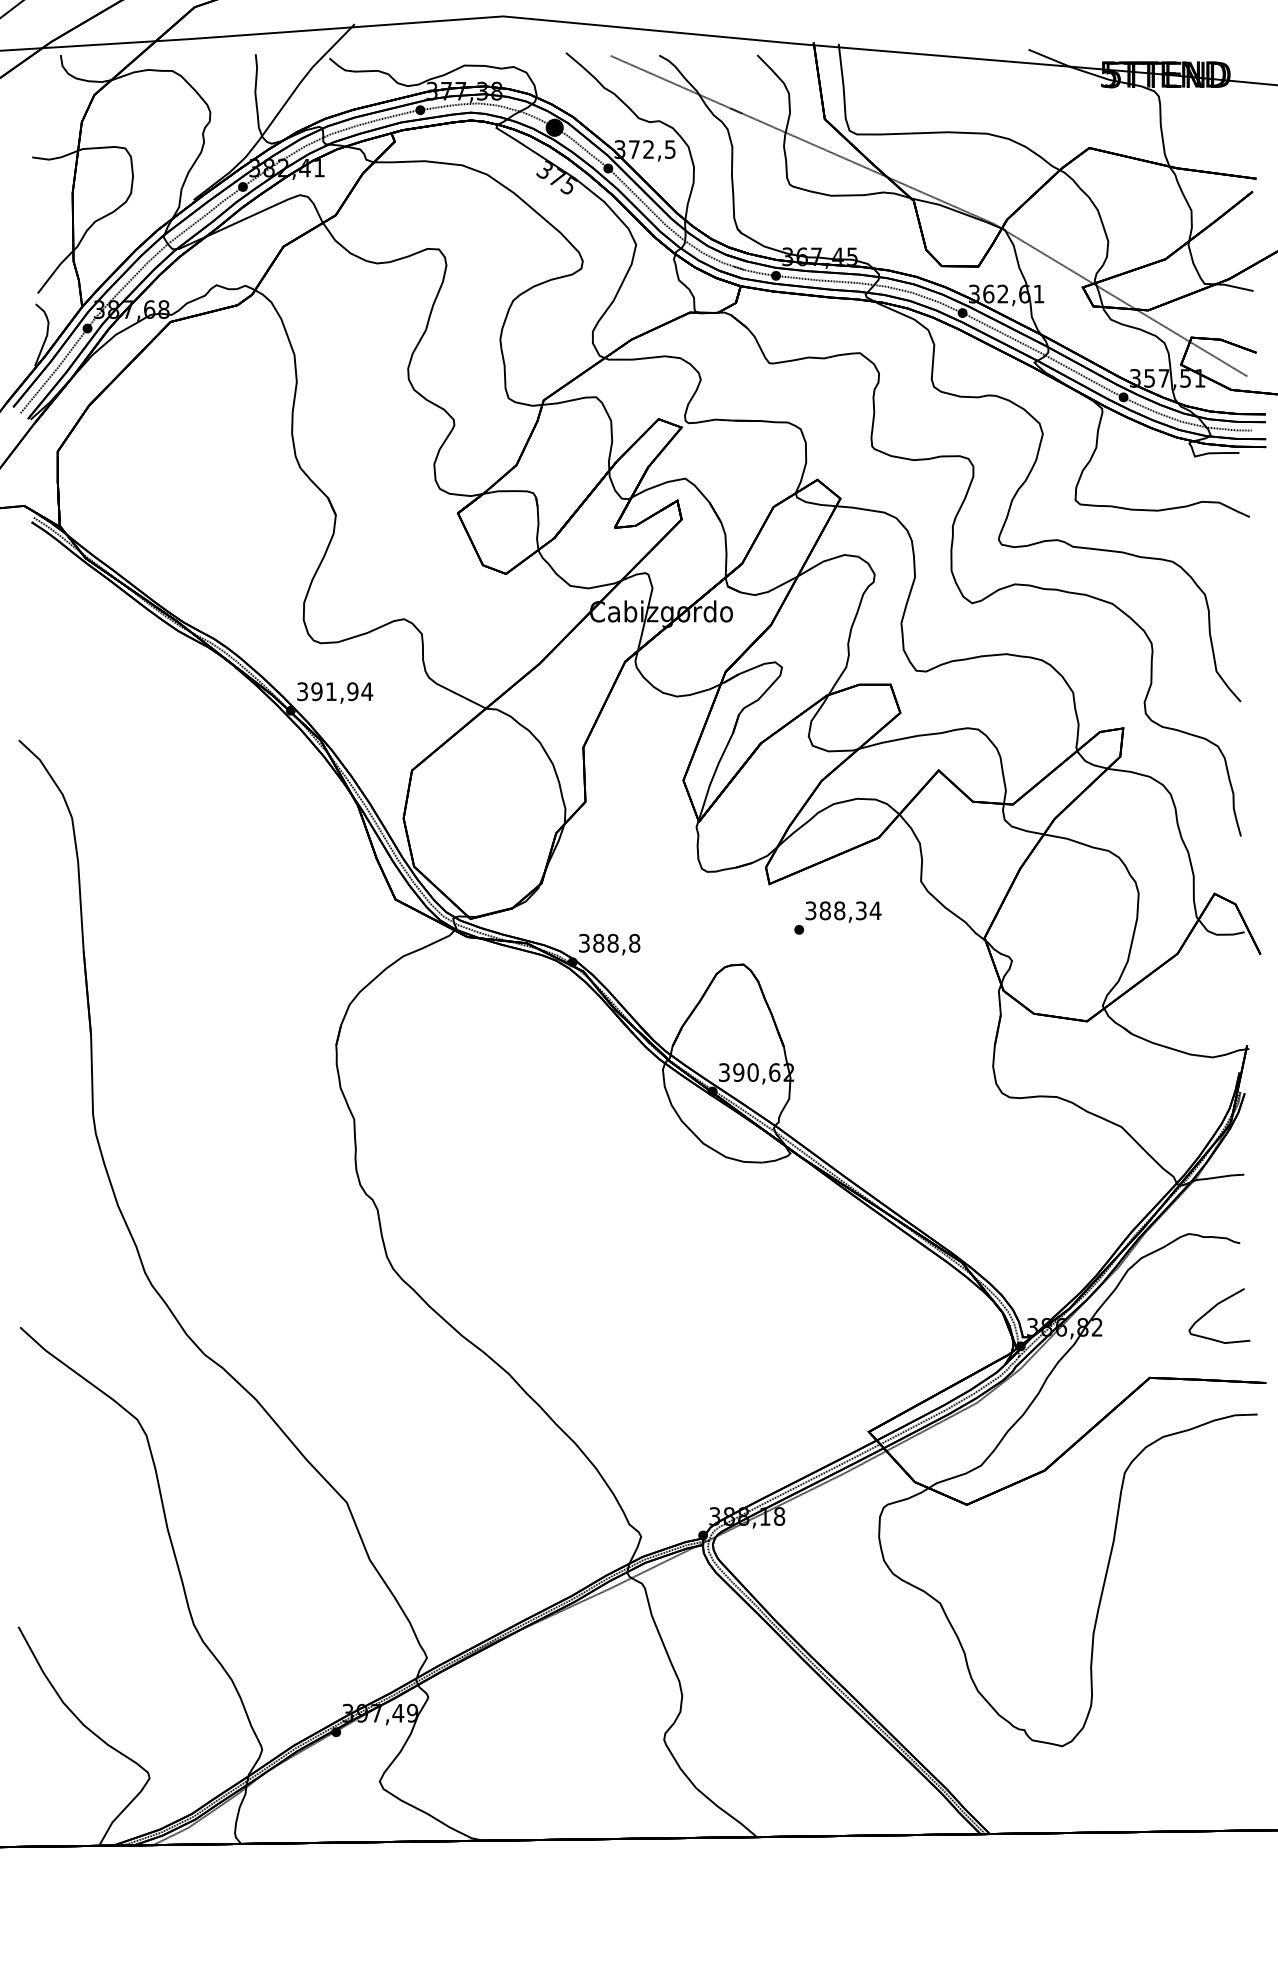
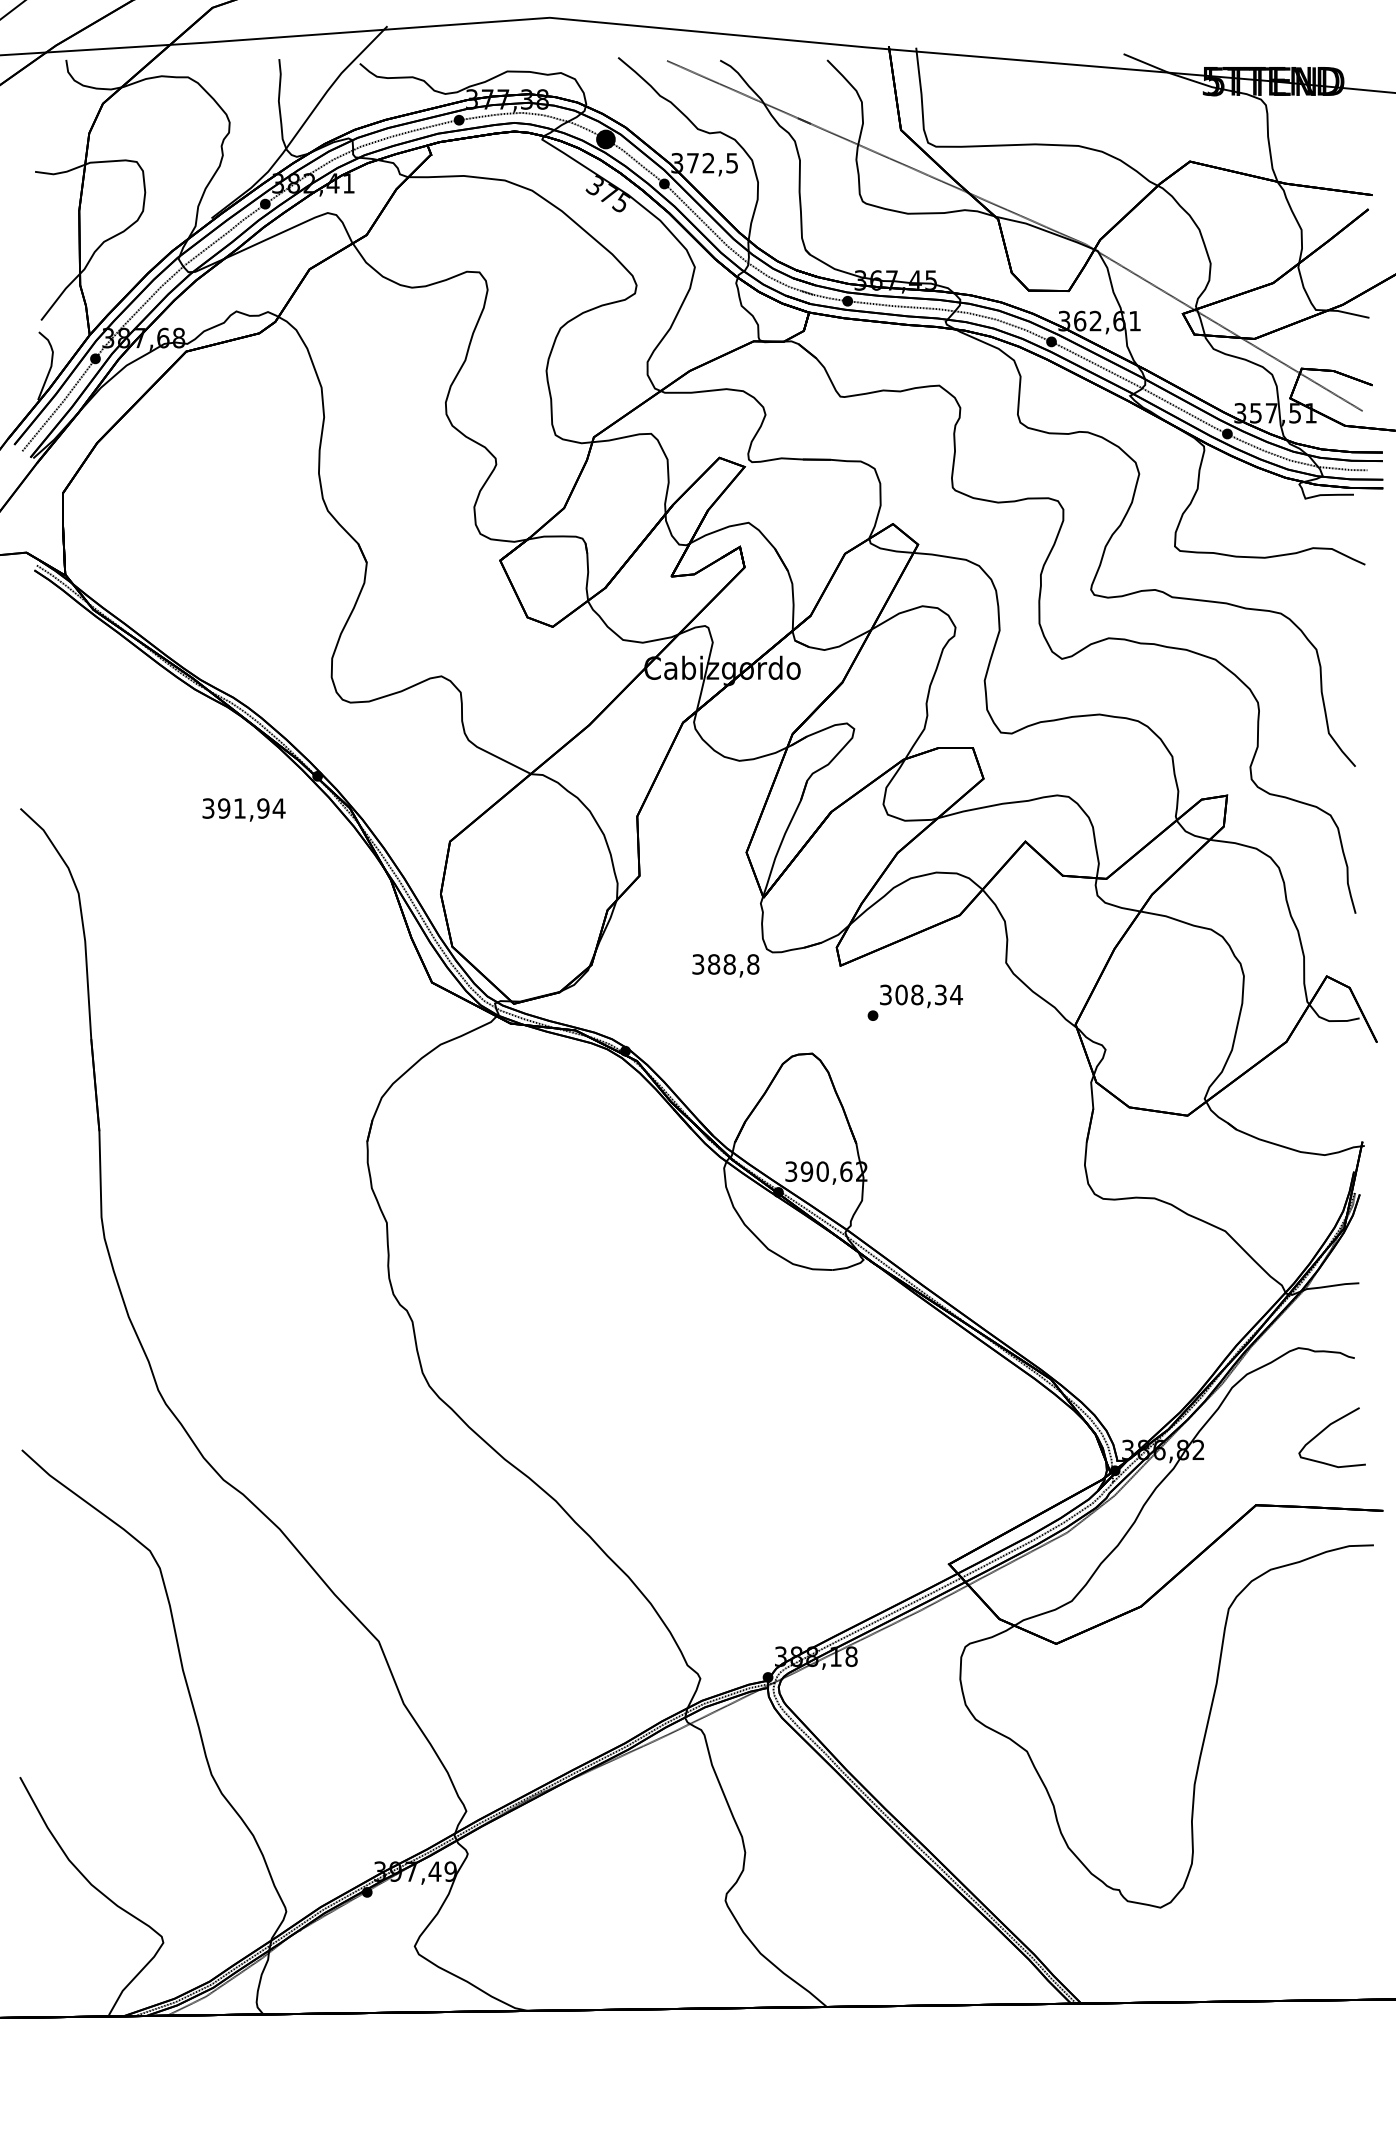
text: (334, 692) -> (243, 809), moved
text: (825, 910) -> (901, 994), 388,34 -> 308,34
text: (609, 944) -> (725, 965), moved

